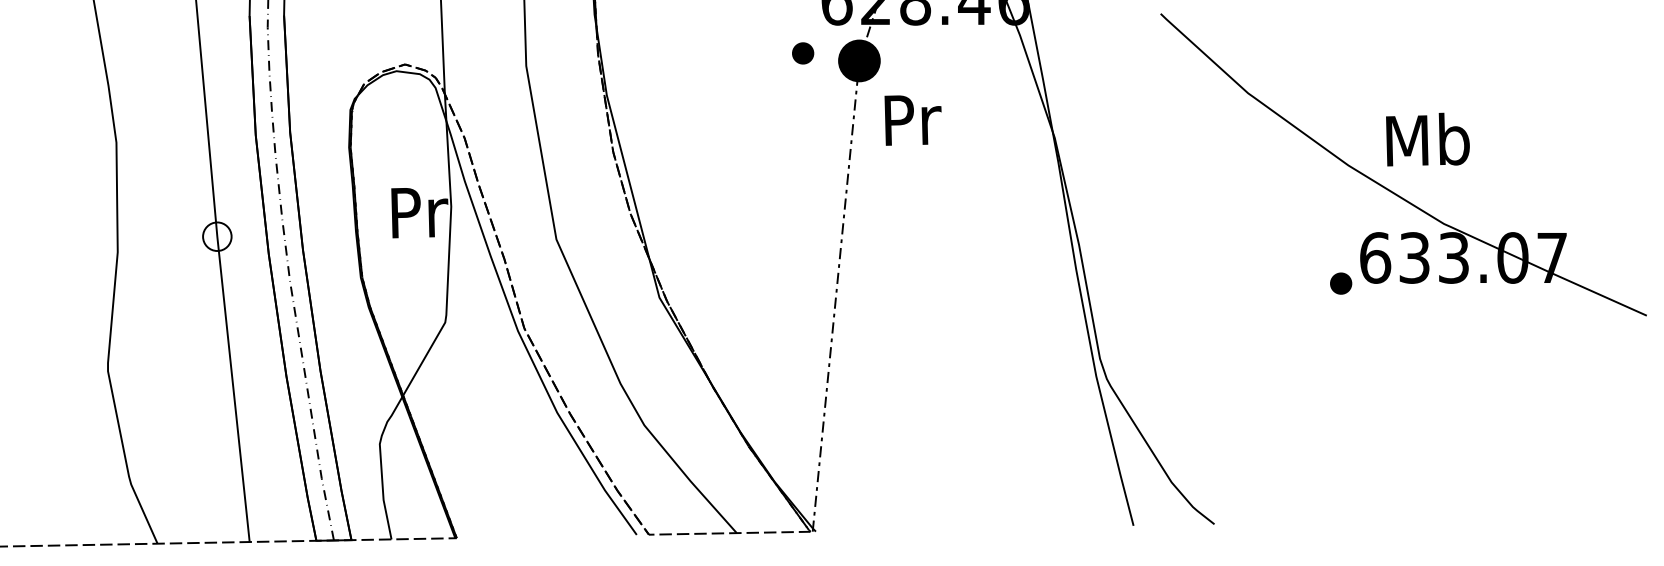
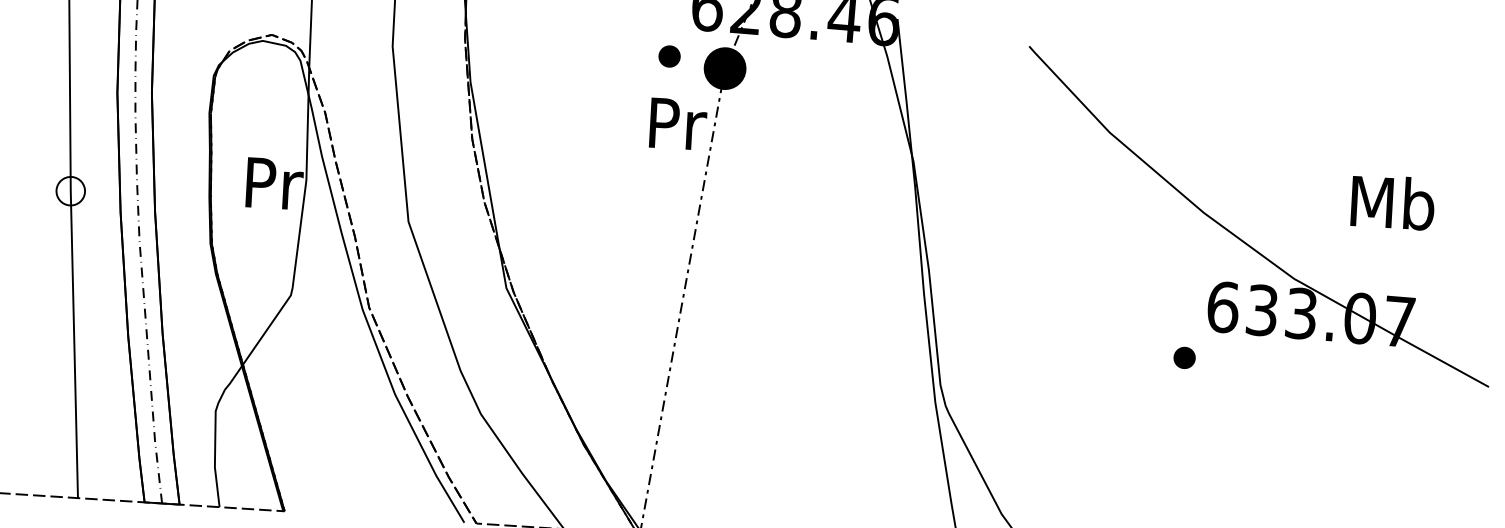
text: (912, 120) -> (677, 124), moved
text: (1427, 139) -> (1392, 202), moved
part: (1341, 283) -> (1185, 357), moved

